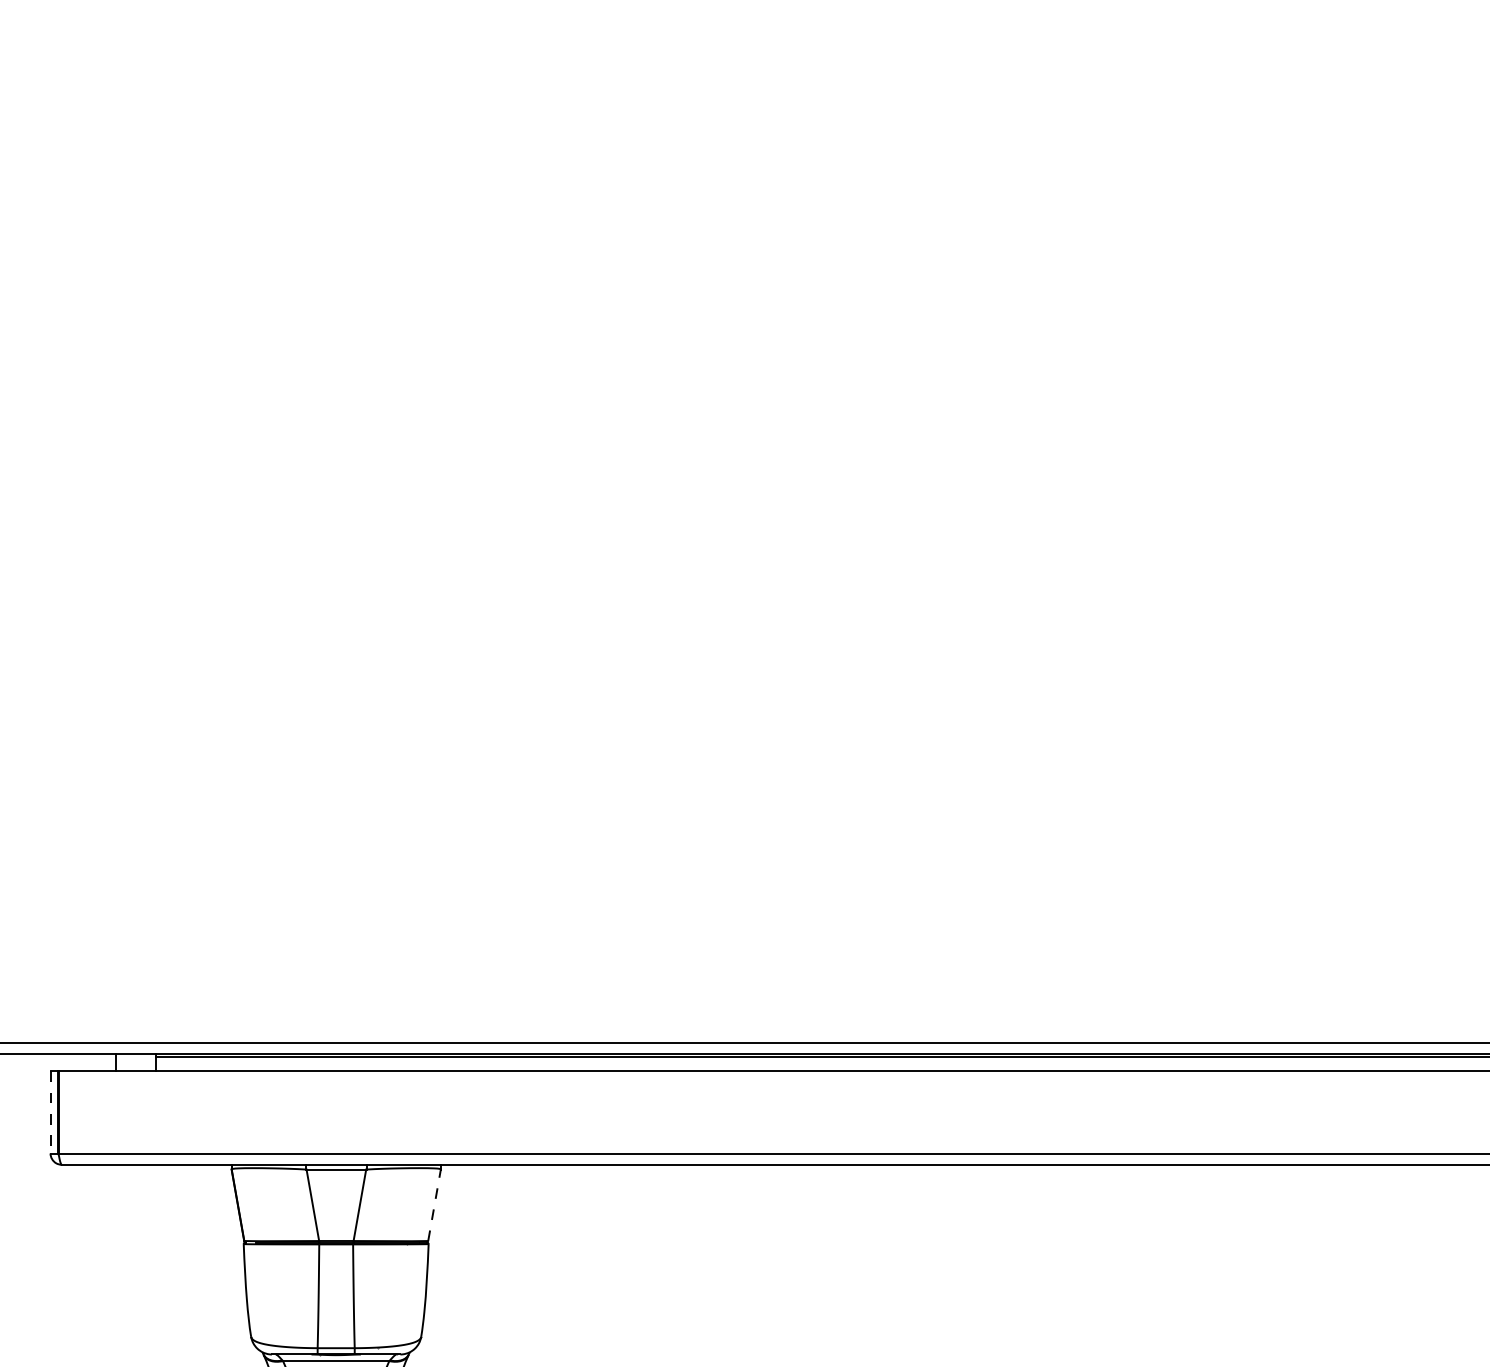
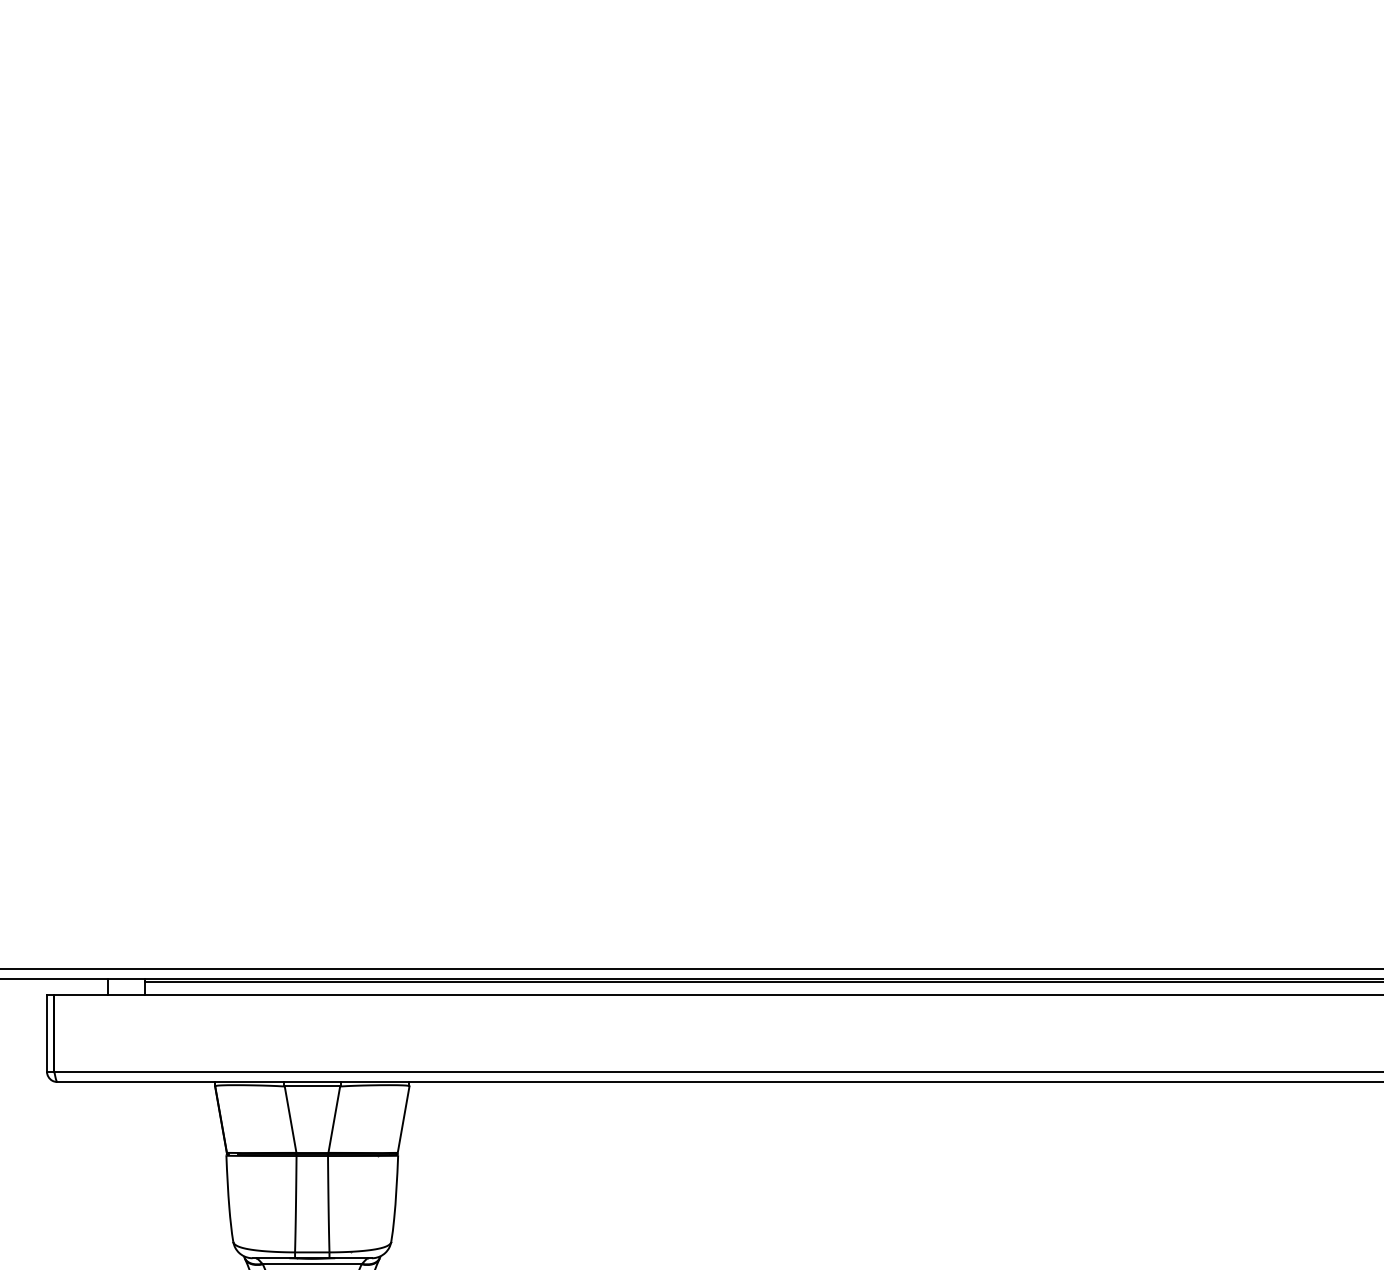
line: (50, 1112) -> (46, 1033), dashed -> solid
line: (434, 1205) -> (403, 1119), dashed -> solid

